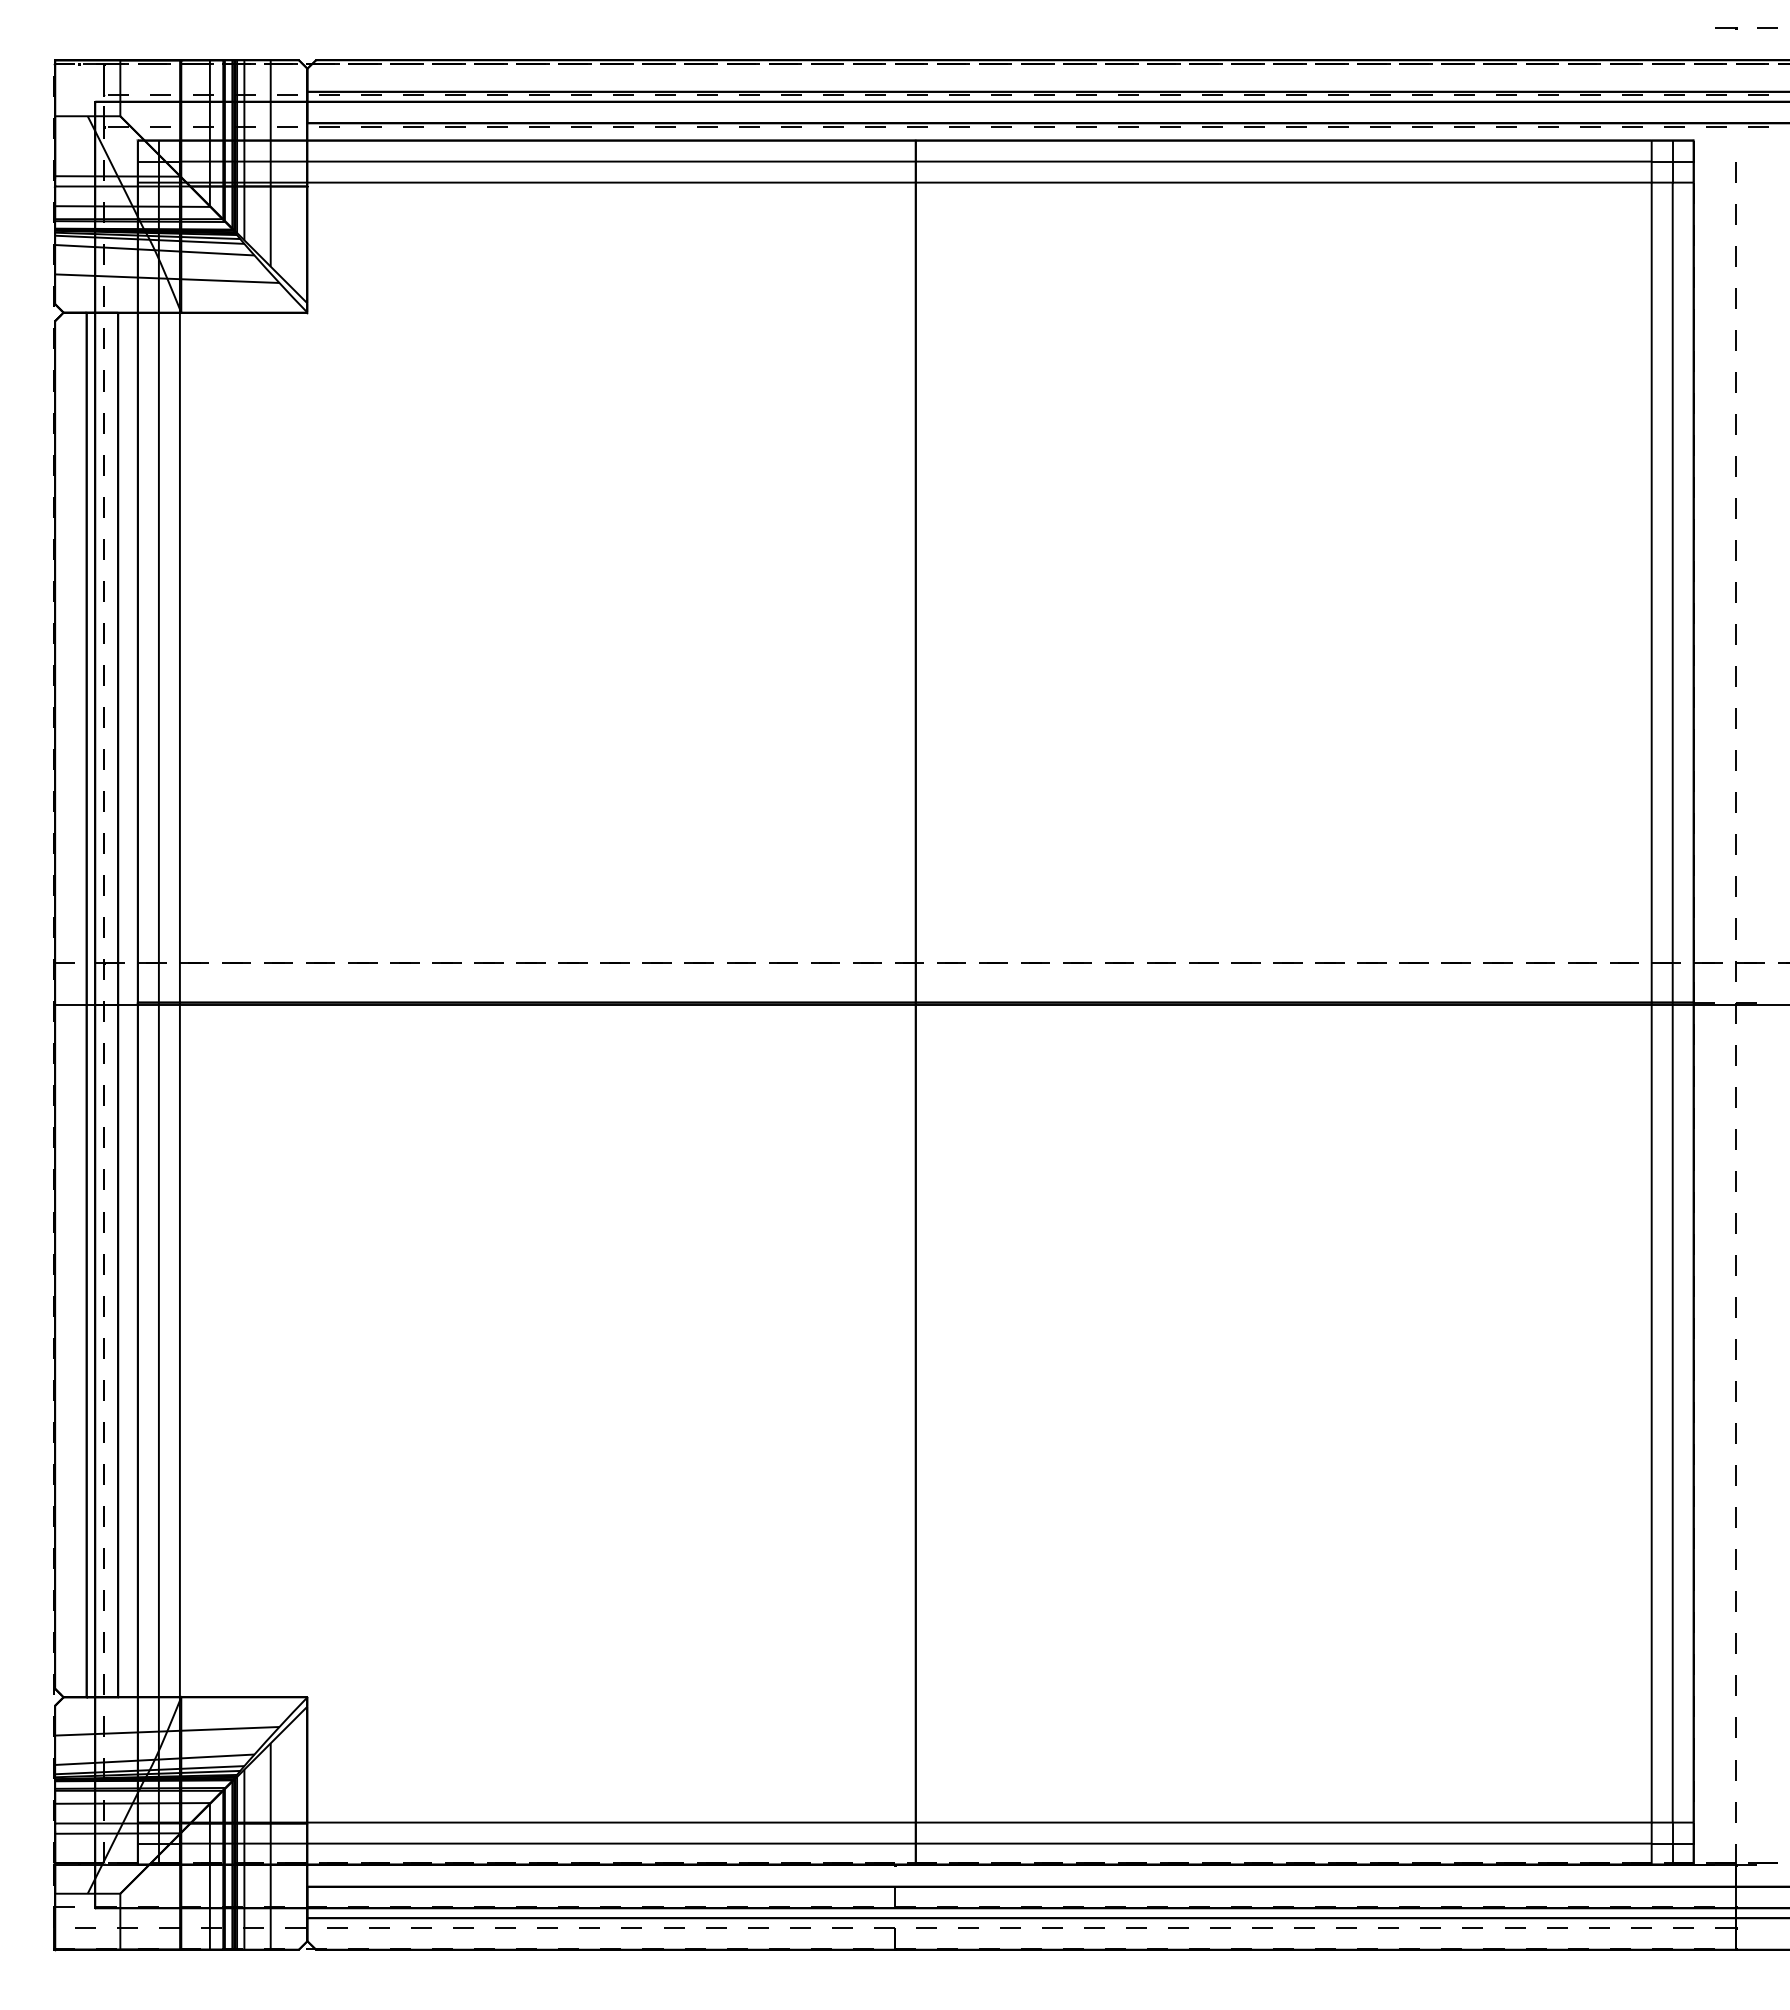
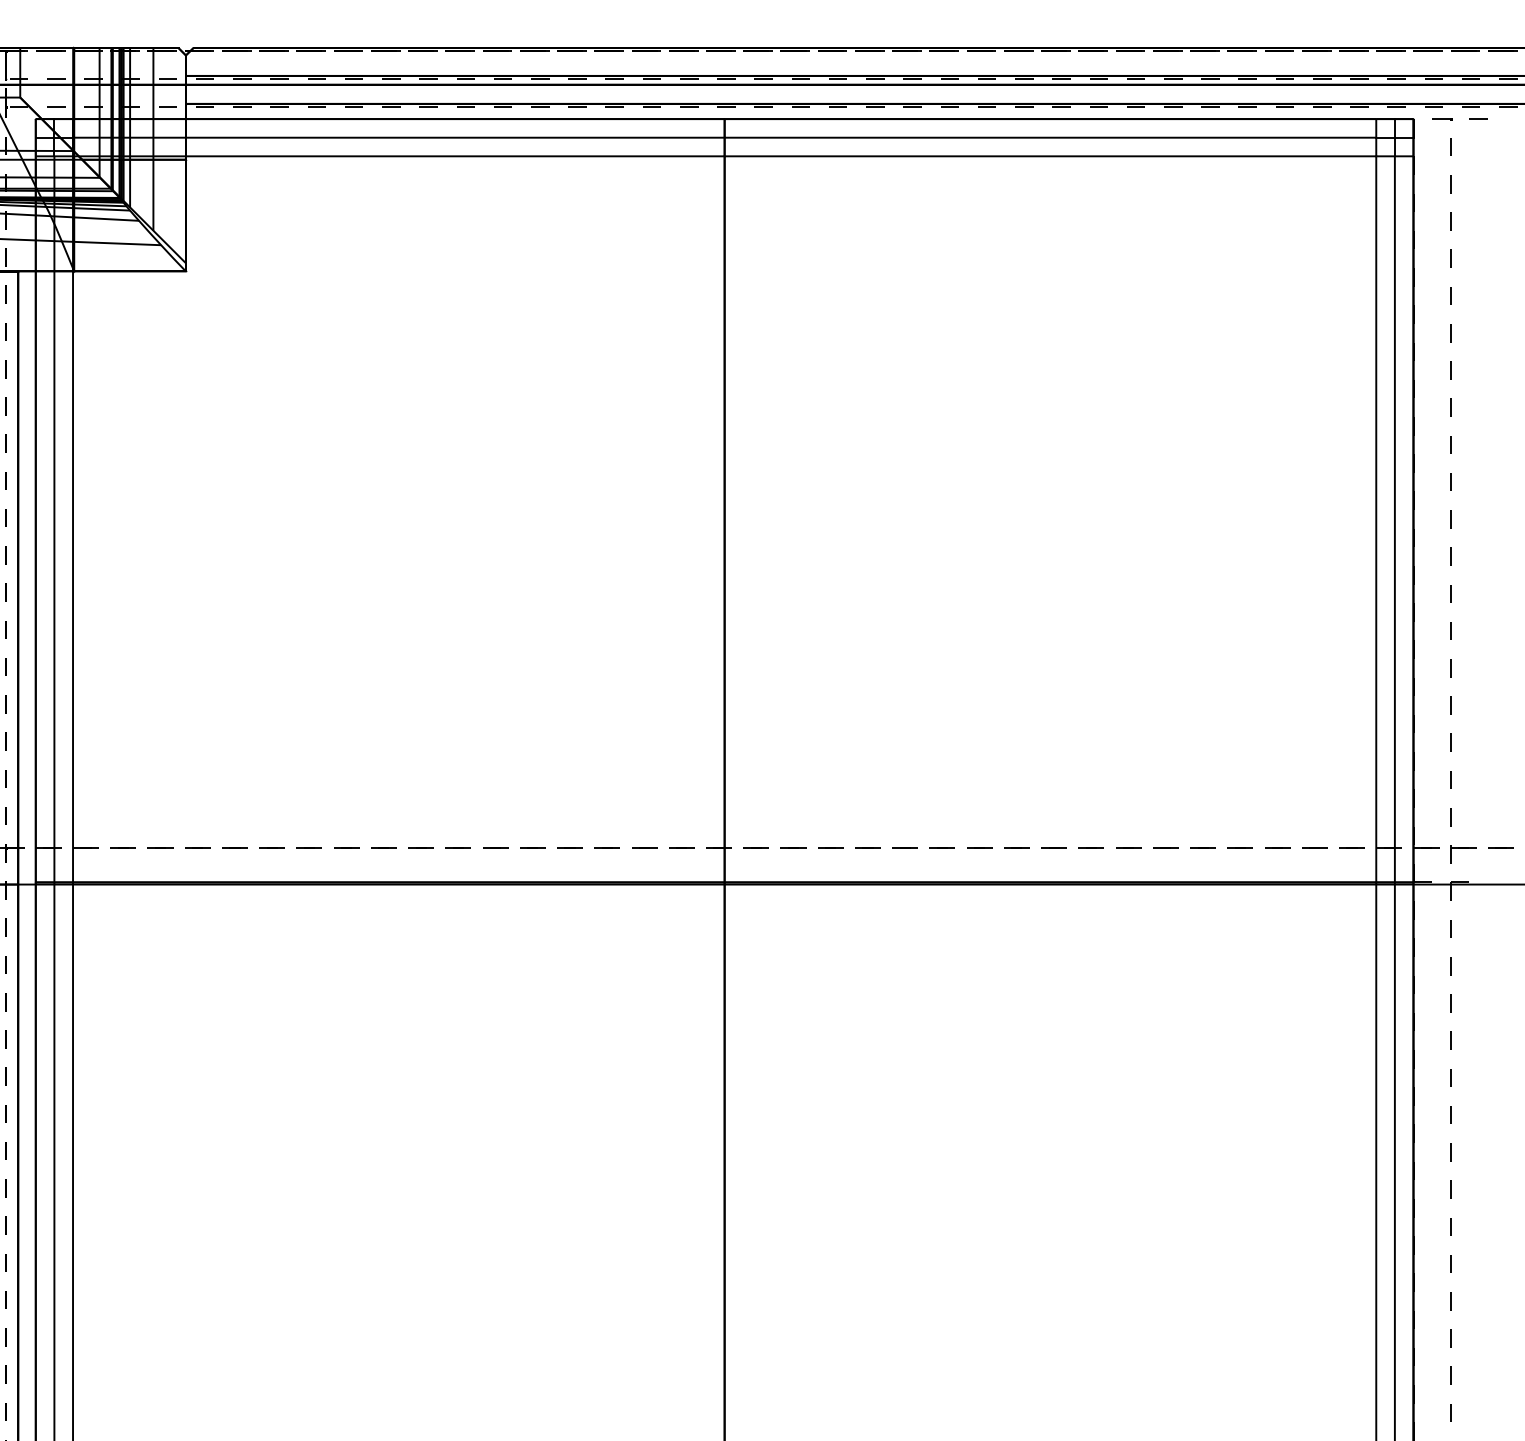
part: (1737, 28) -> (1452, 119), moved

